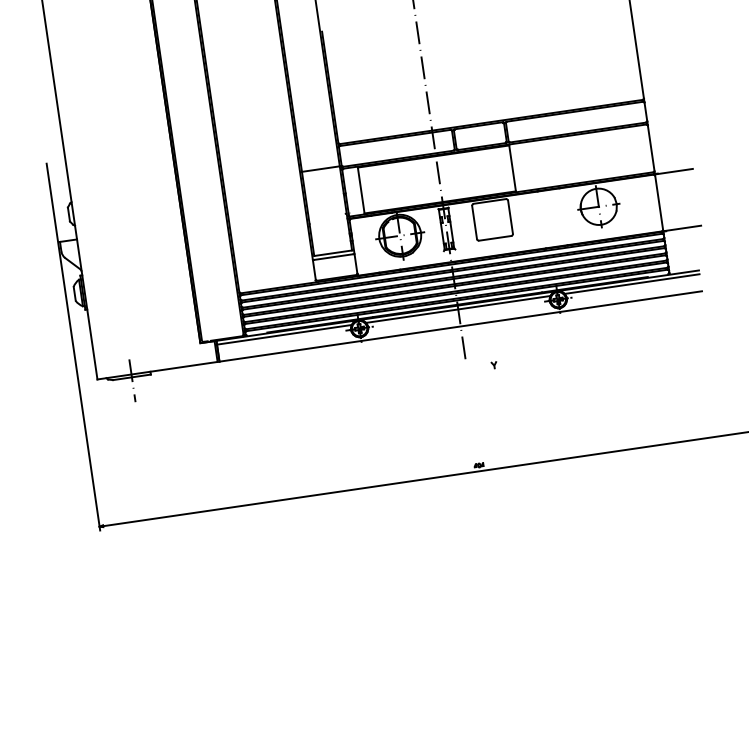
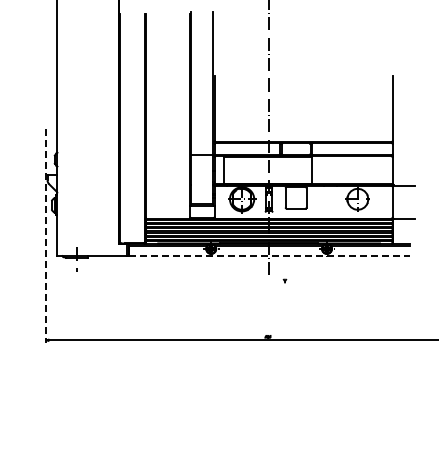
line: (461, 327) -> (269, 256), solid -> dashed
line: (73, 346) -> (46, 235), solid -> dashed

